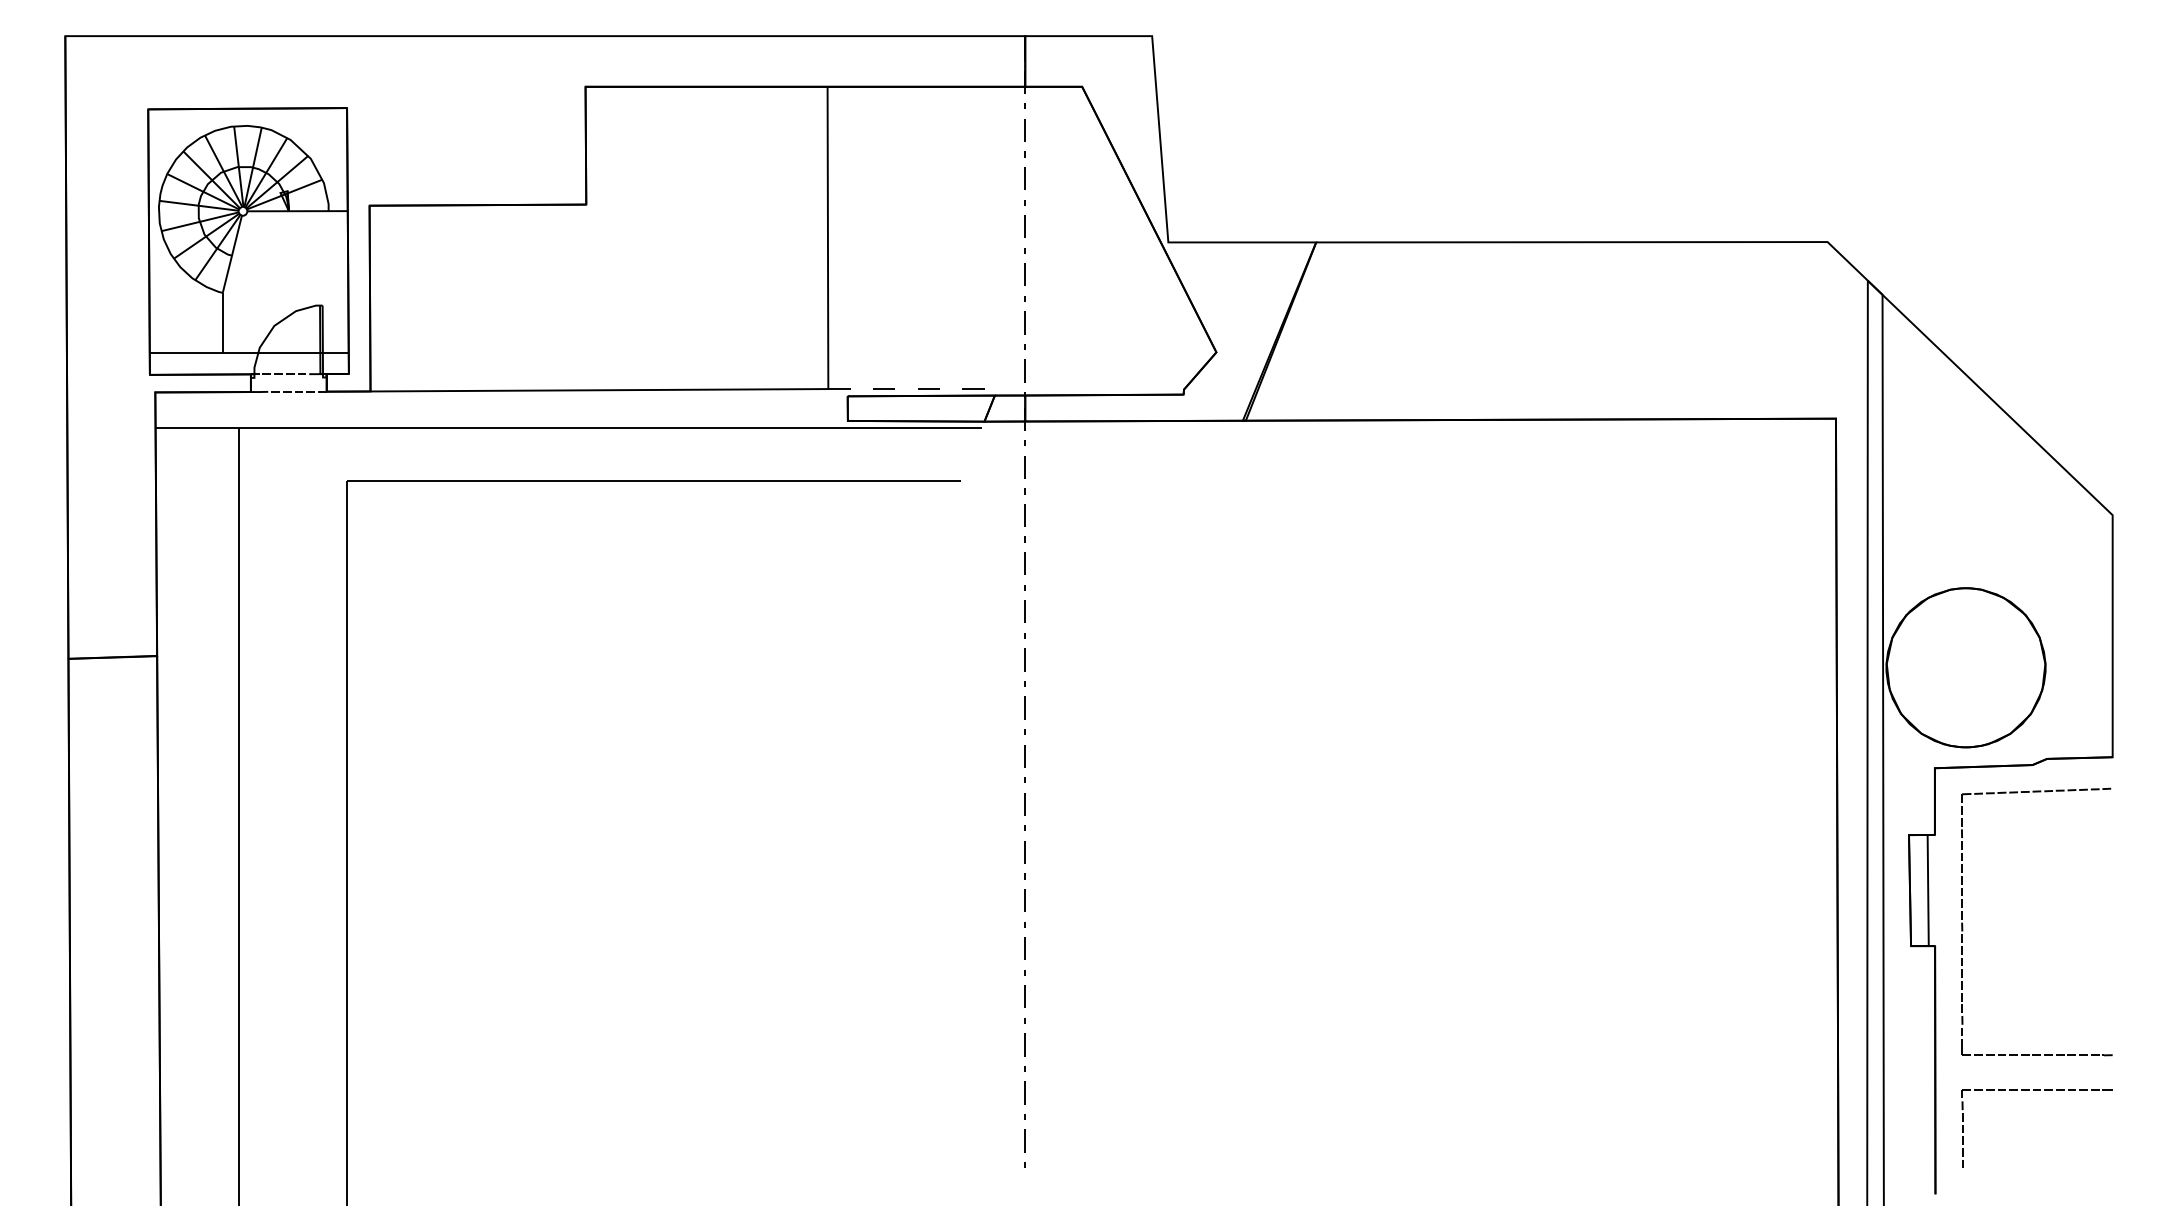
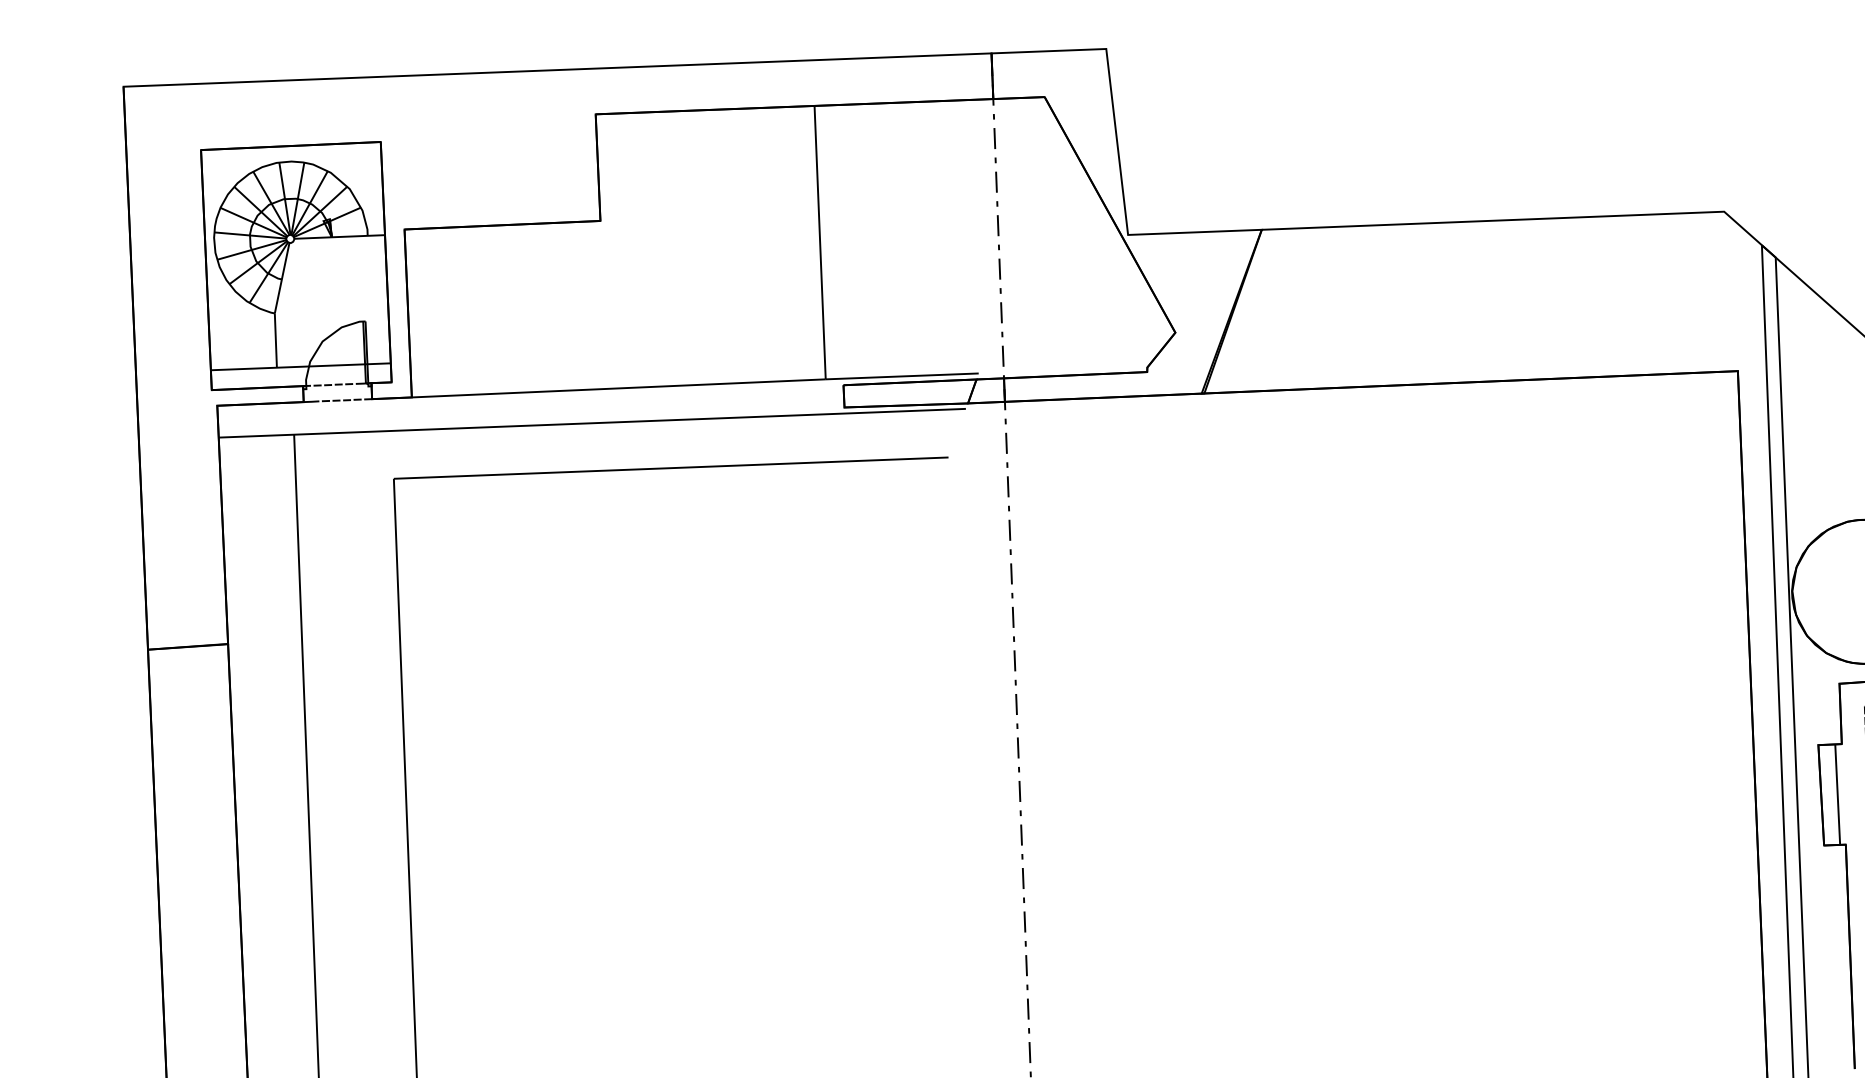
line: (912, 389) -> (901, 376), dashed -> solid

